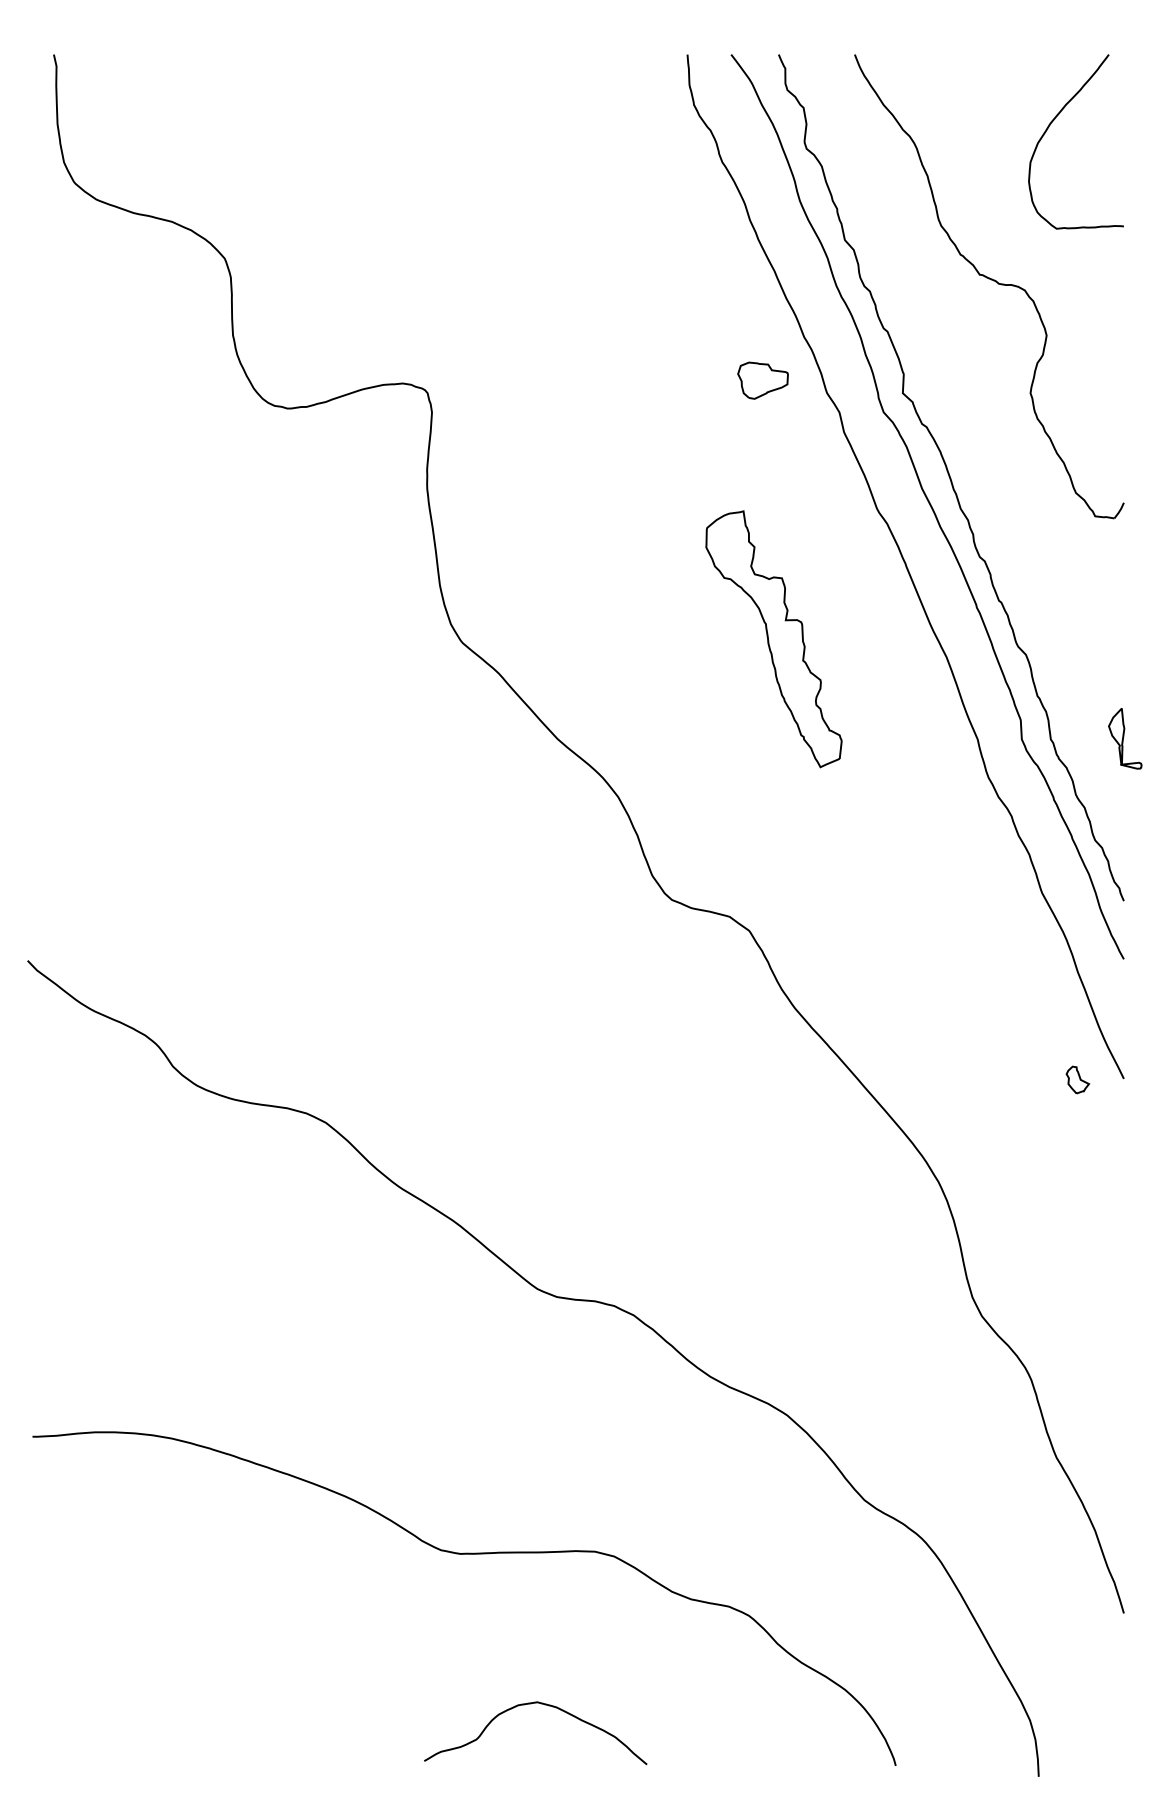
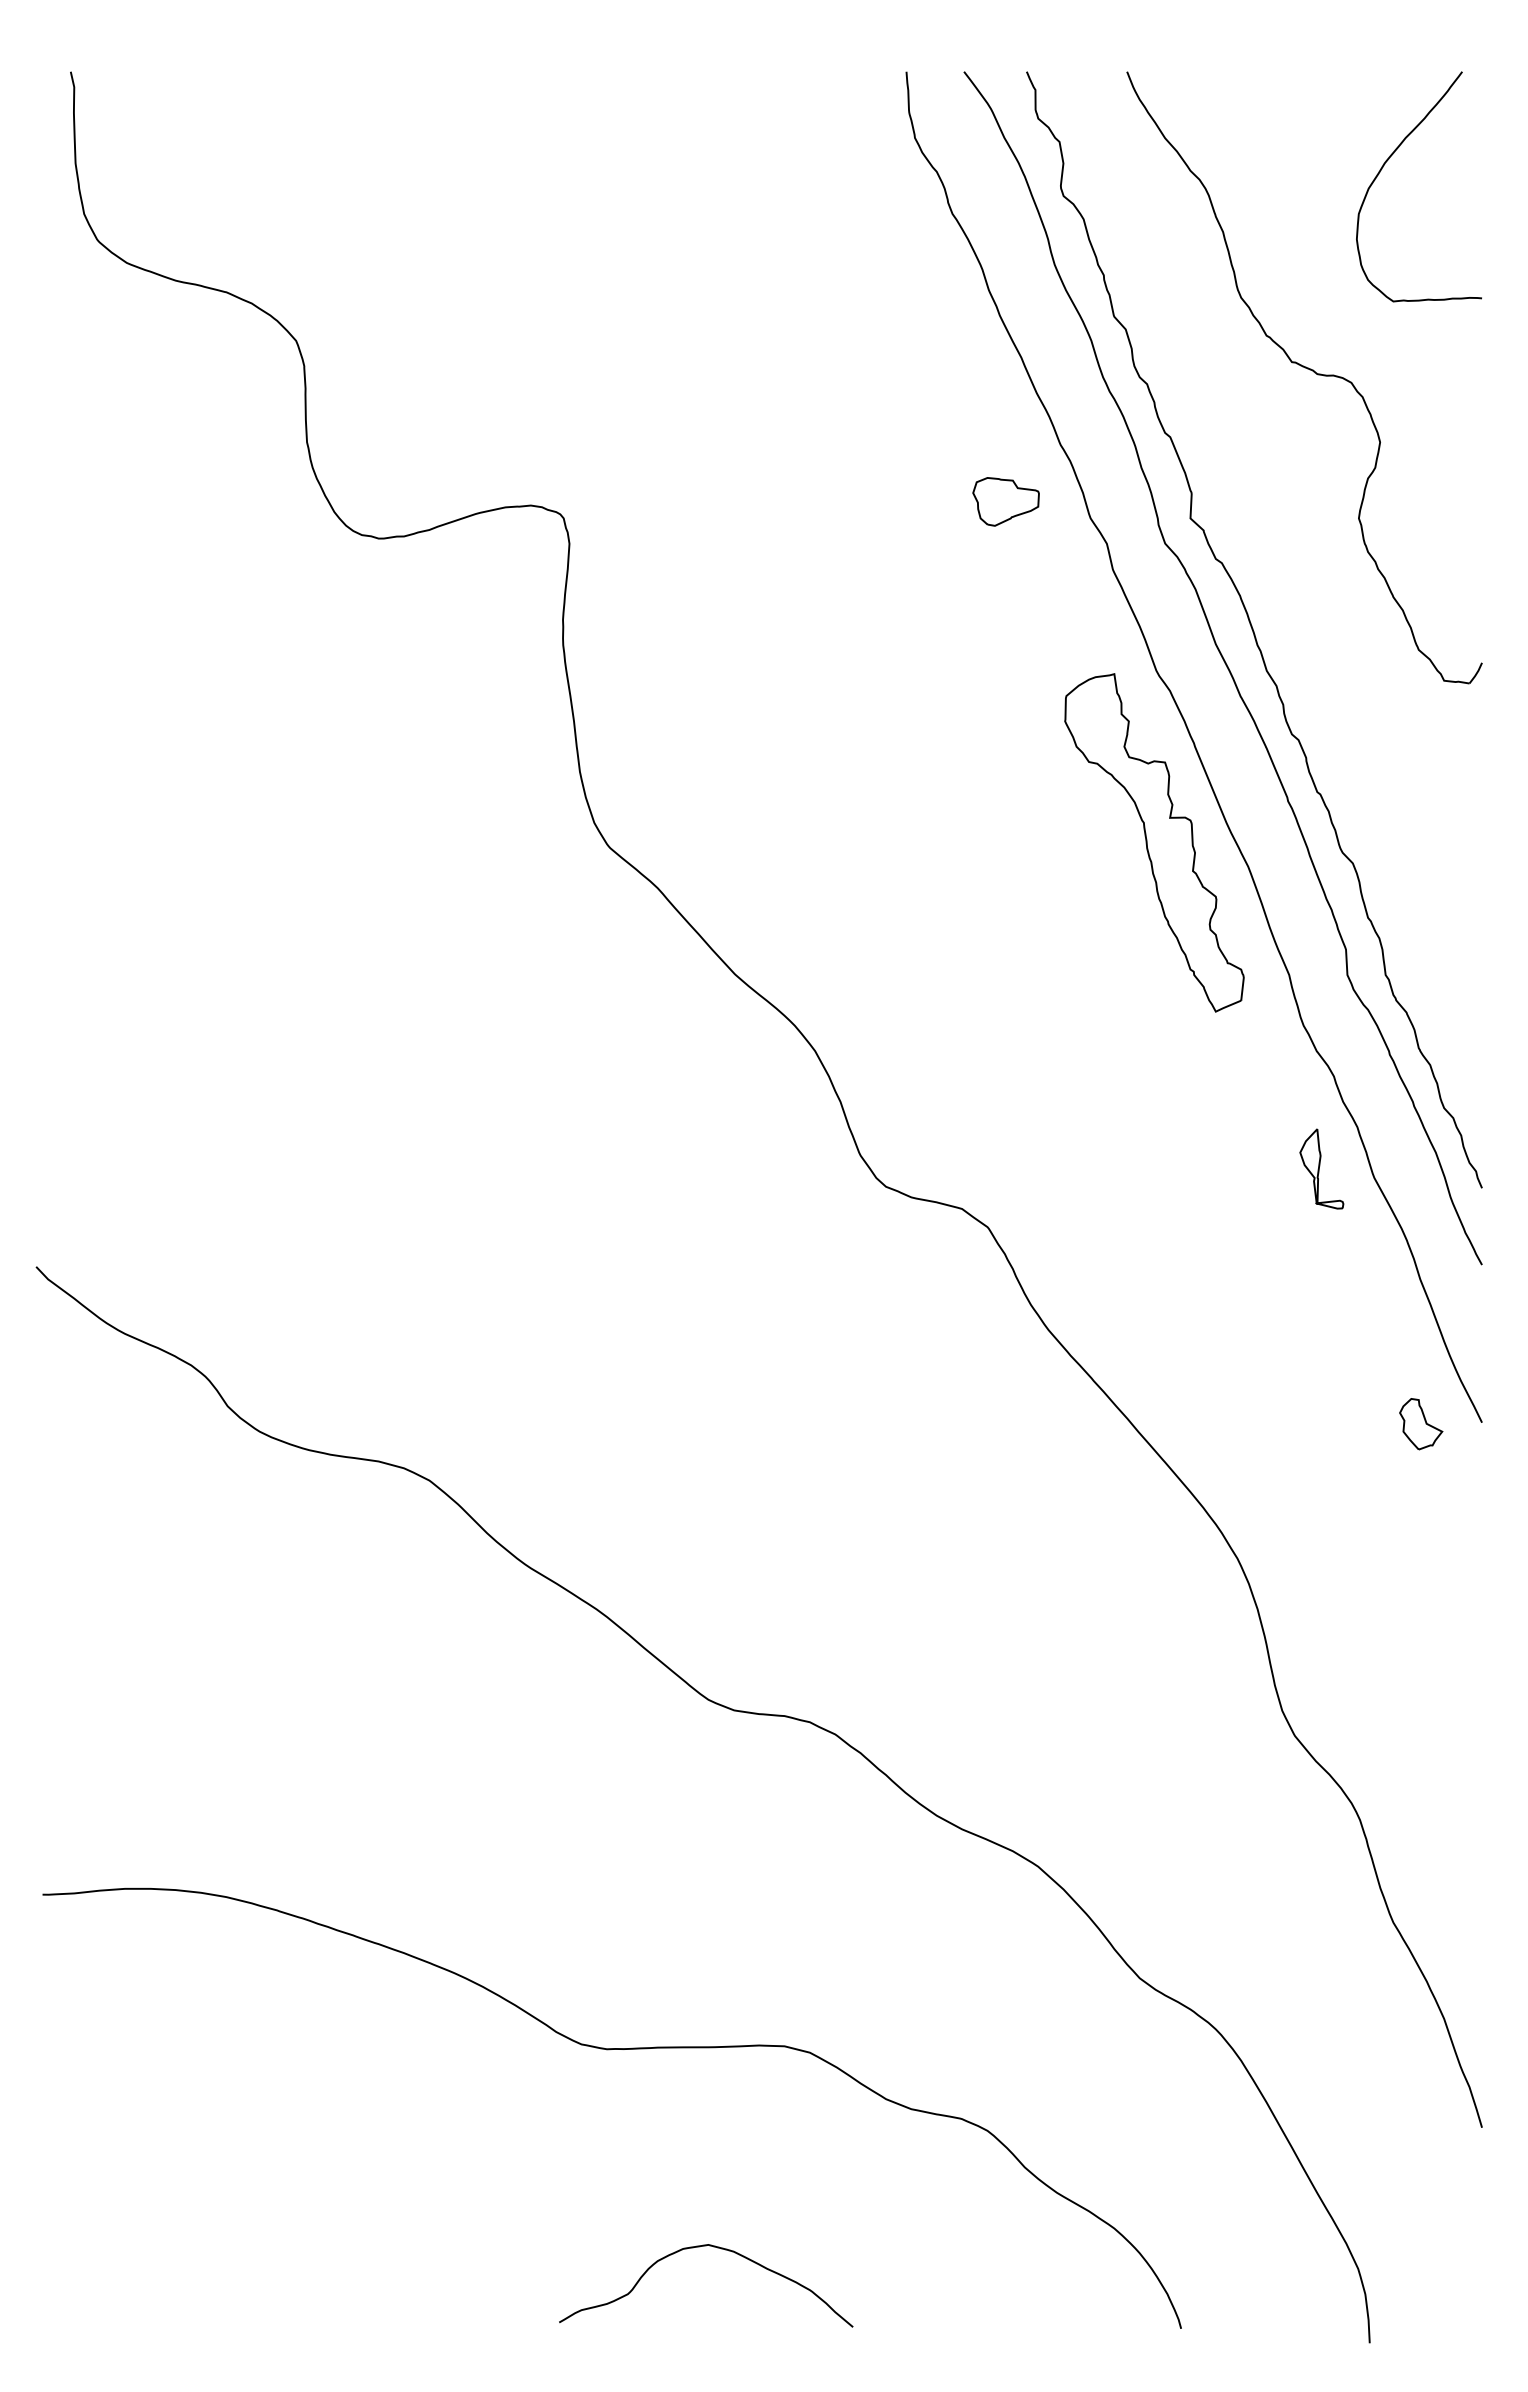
part: (773, 638) -> (1154, 842), moved
part: (1125, 738) -> (1321, 1168), moved
part: (1078, 1080) -> (1421, 1424), size x1.43

